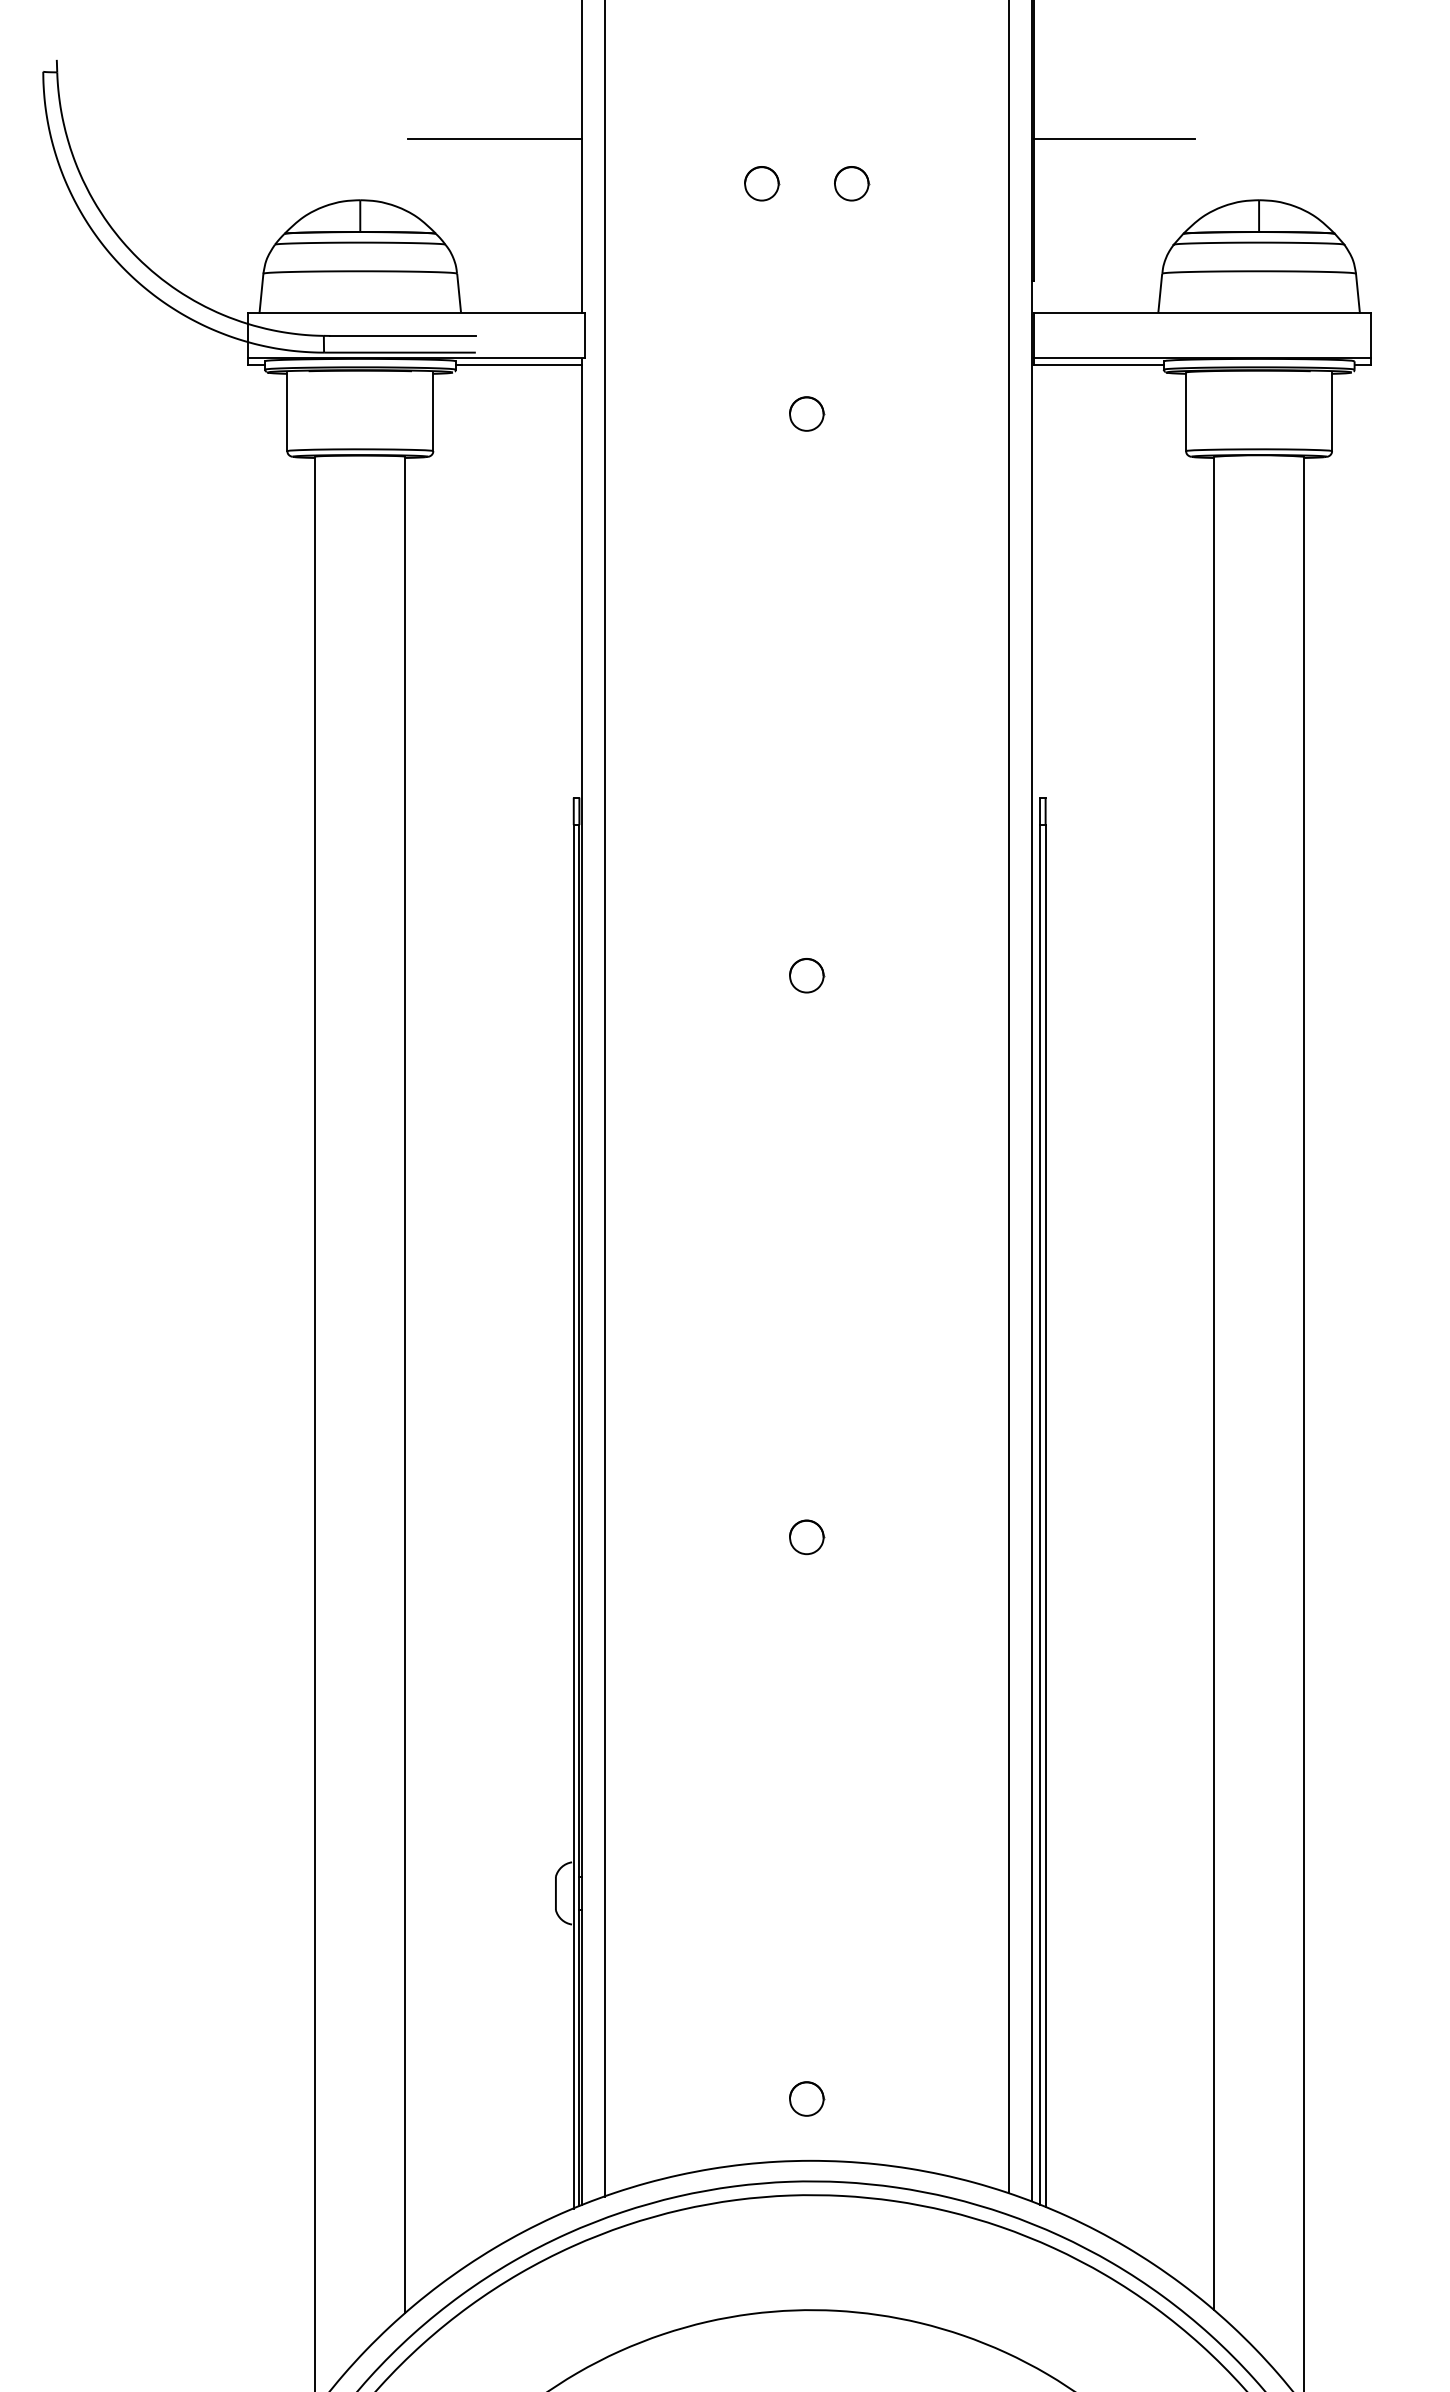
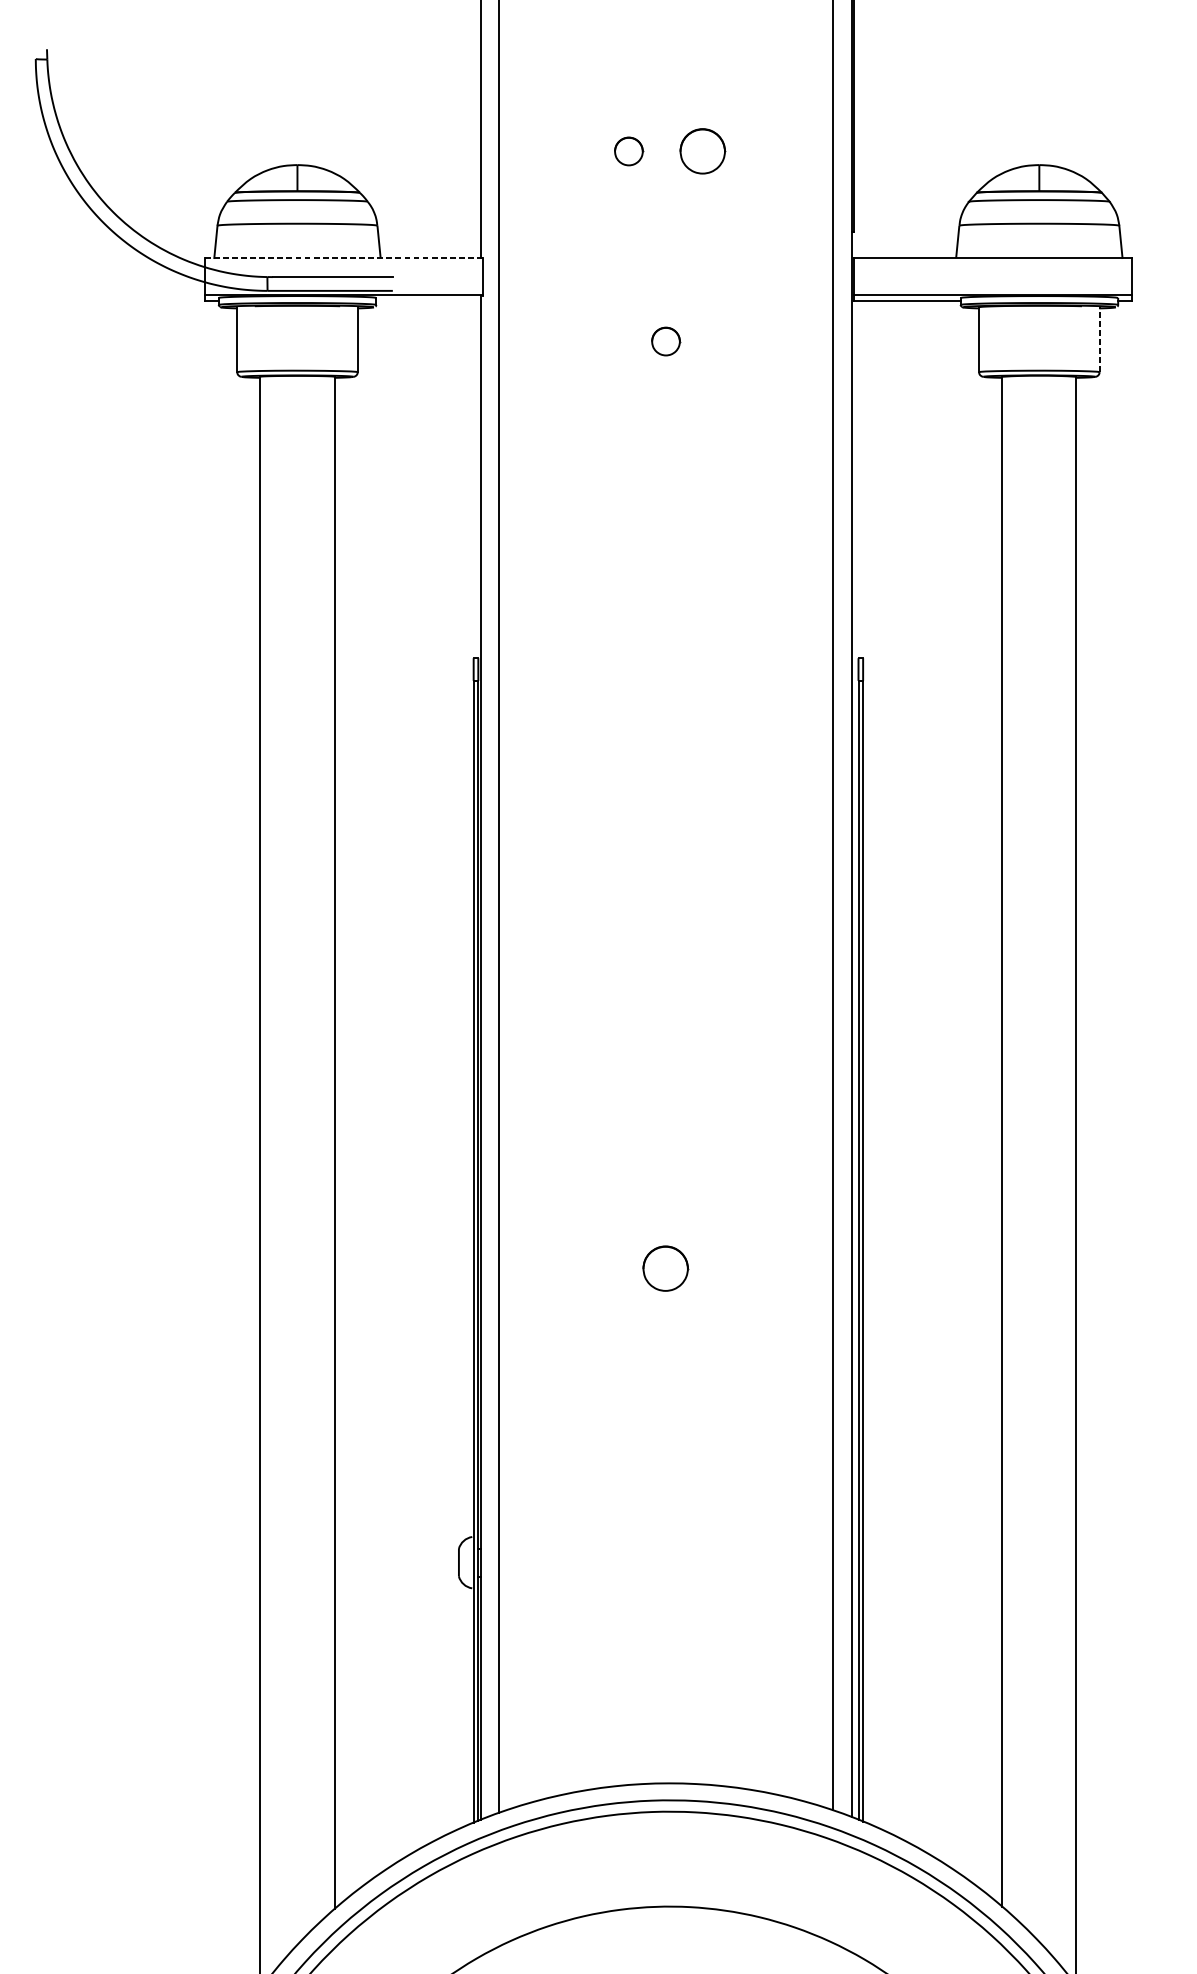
line: (495, 139) -> (409, 114), removed
line: (1114, 139) -> (919, 114), removed
part: (852, 183) -> (703, 151), size x1.6
line: (416, 312) -> (343, 257), solid -> dashed
line: (518, 364) -> (428, 300), removed
line: (1332, 411) -> (1099, 339), solid -> dashed
part: (807, 975) -> (666, 804), removed
part: (807, 1537) -> (666, 1268), size x1.6
part: (807, 2098) -> (666, 1731), removed

